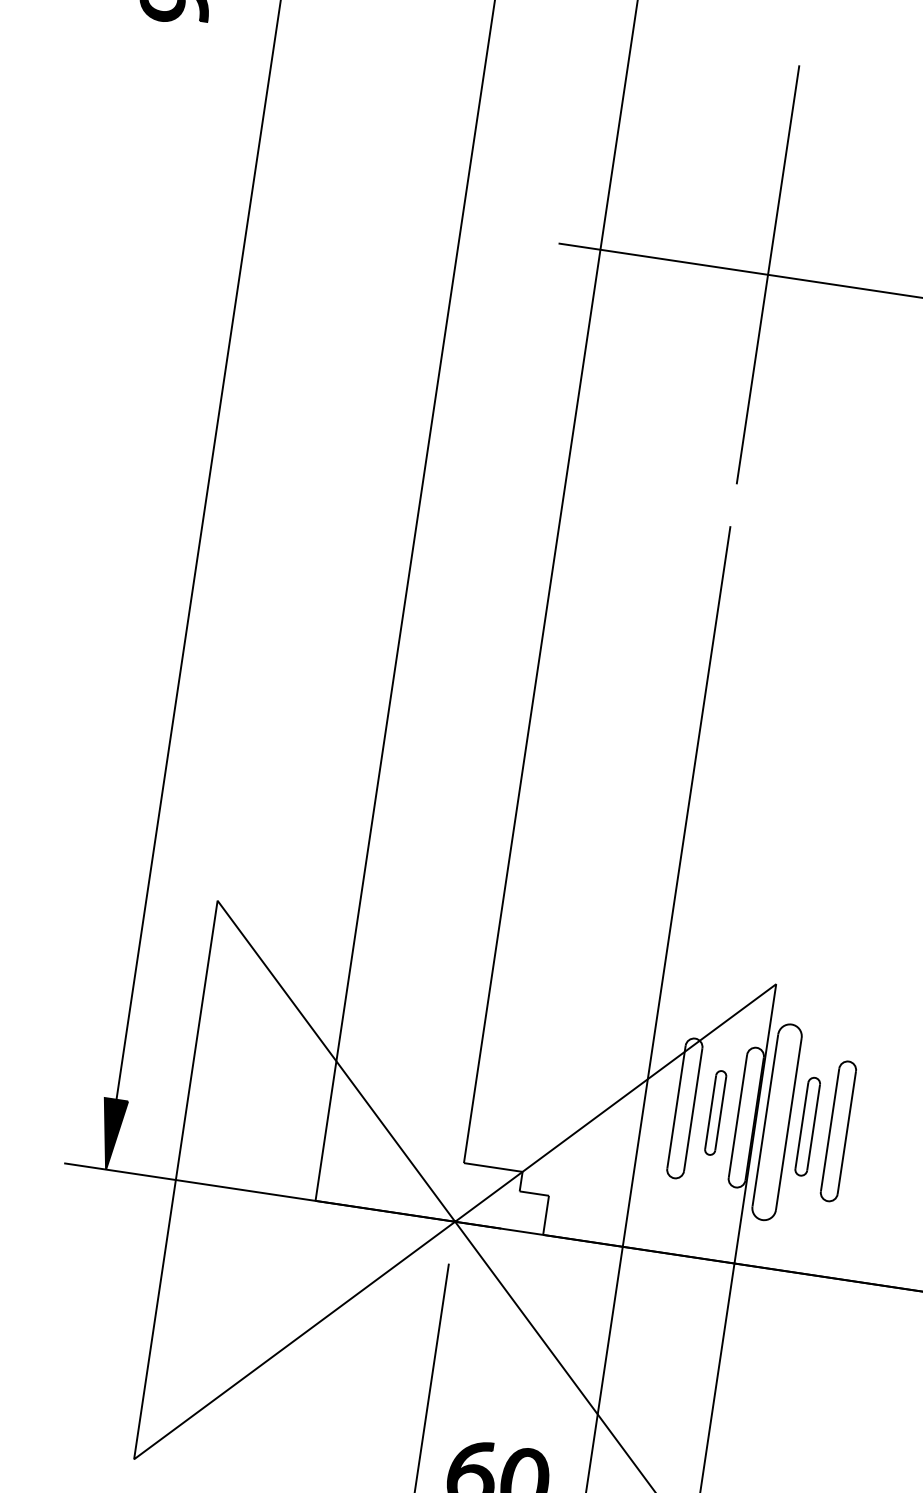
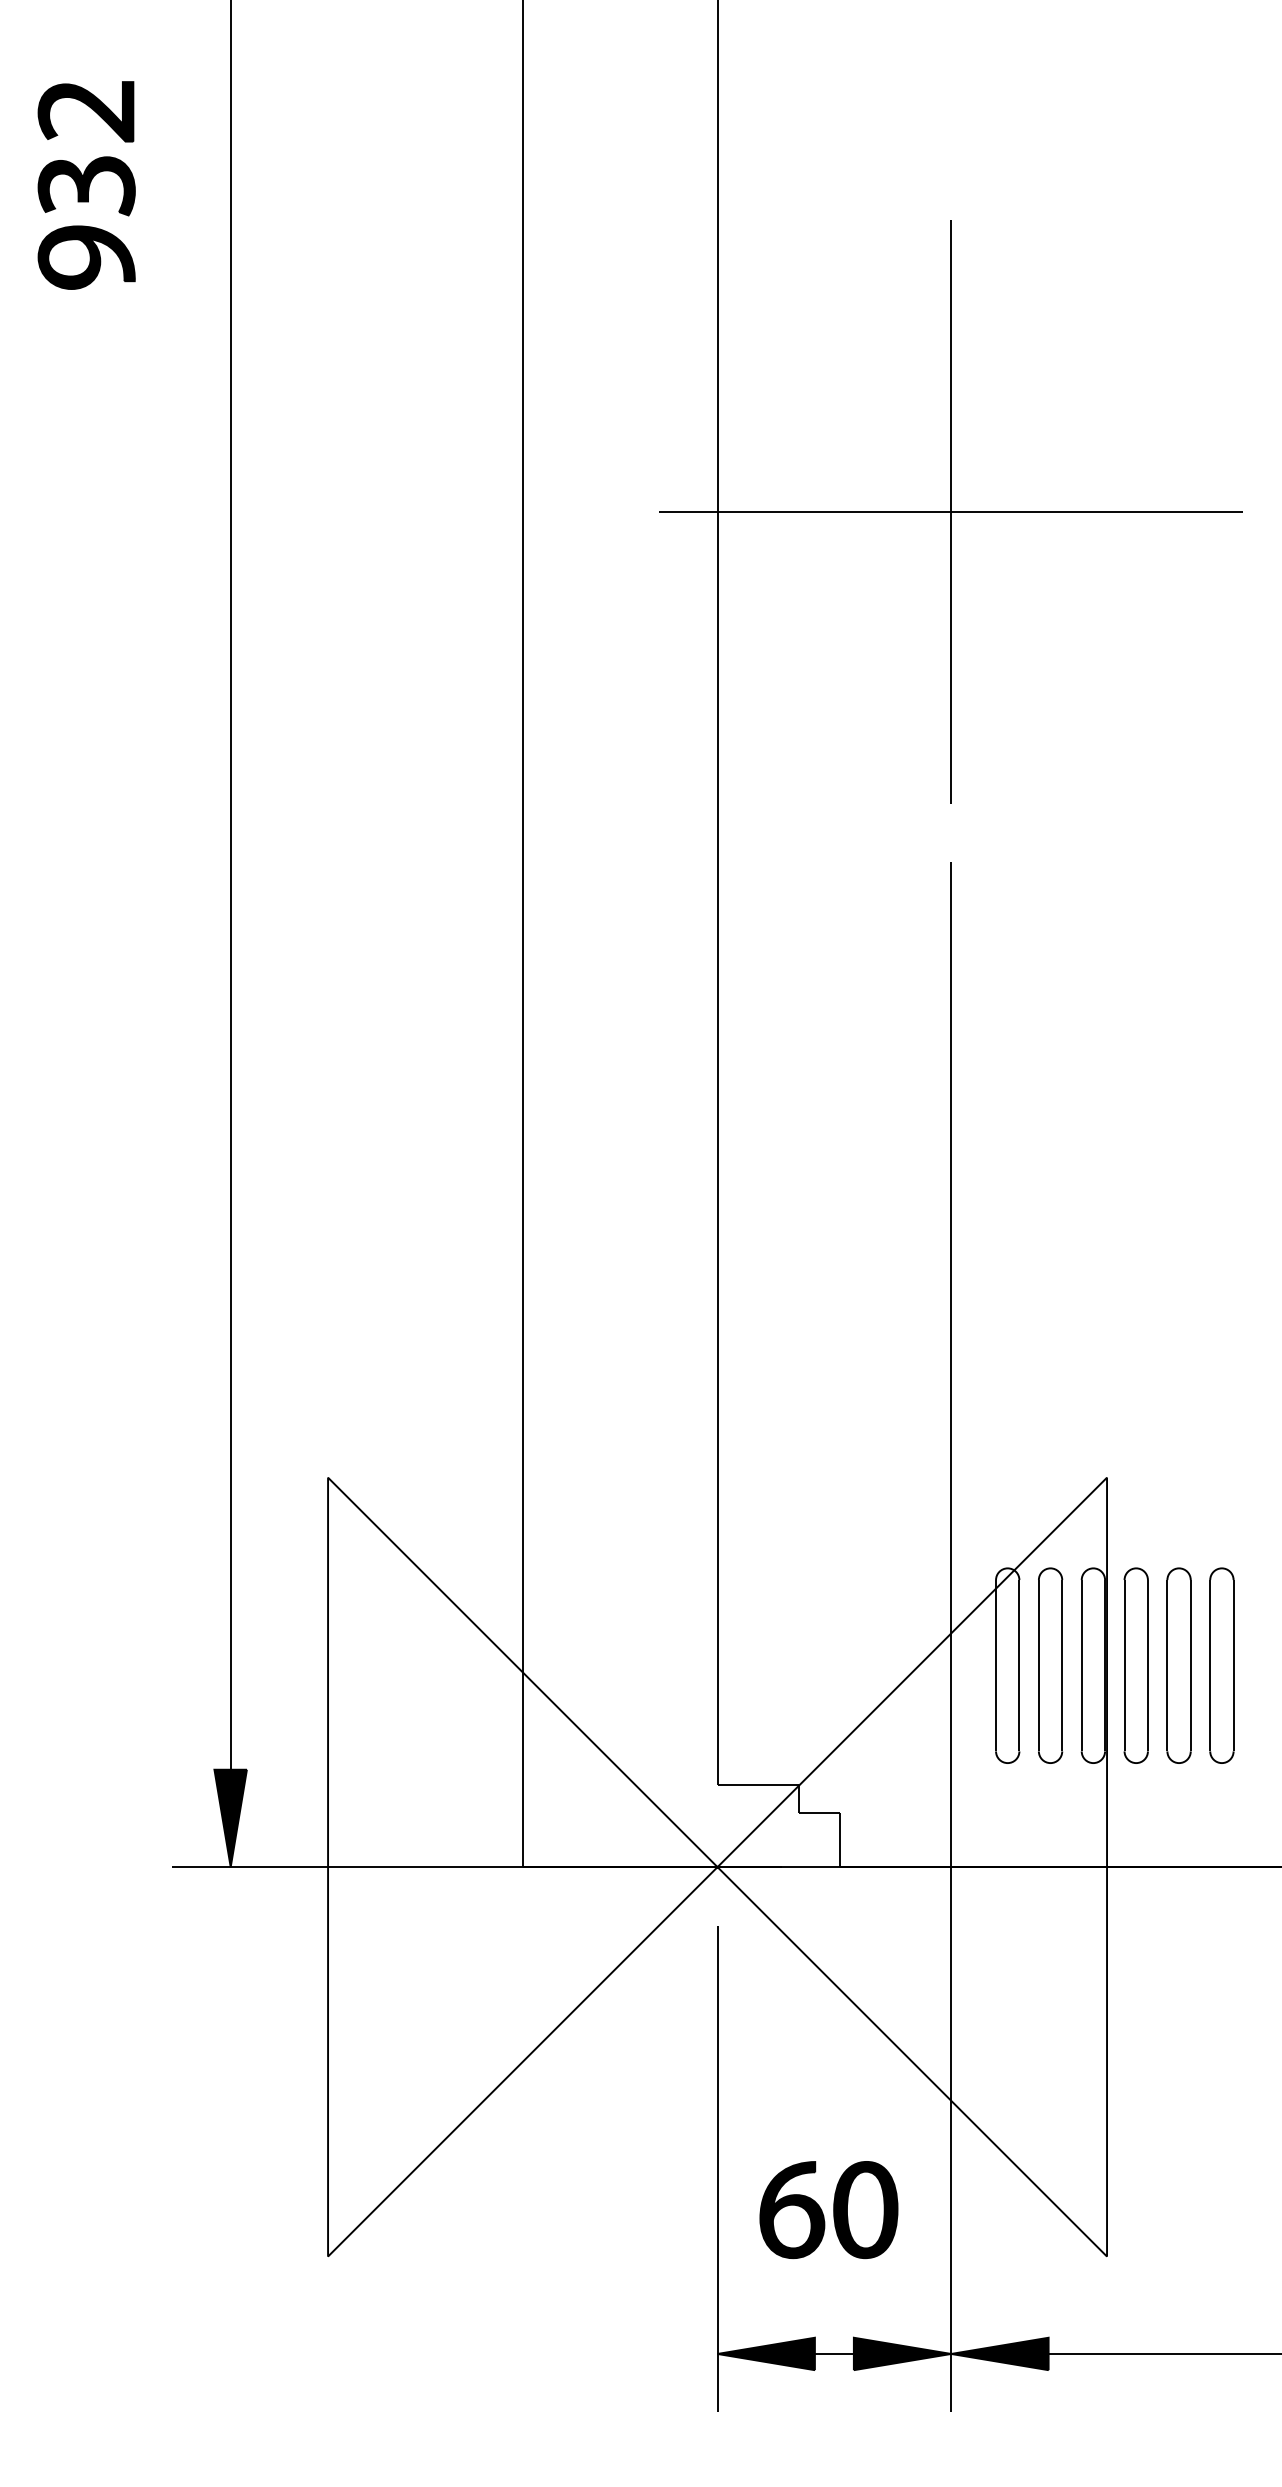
part: (715, 1112) -> (1050, 1665), size x1.67
part: (776, 1121) -> (1135, 1665), size x0.71
part: (807, 1126) -> (1178, 1665), size x1.43

